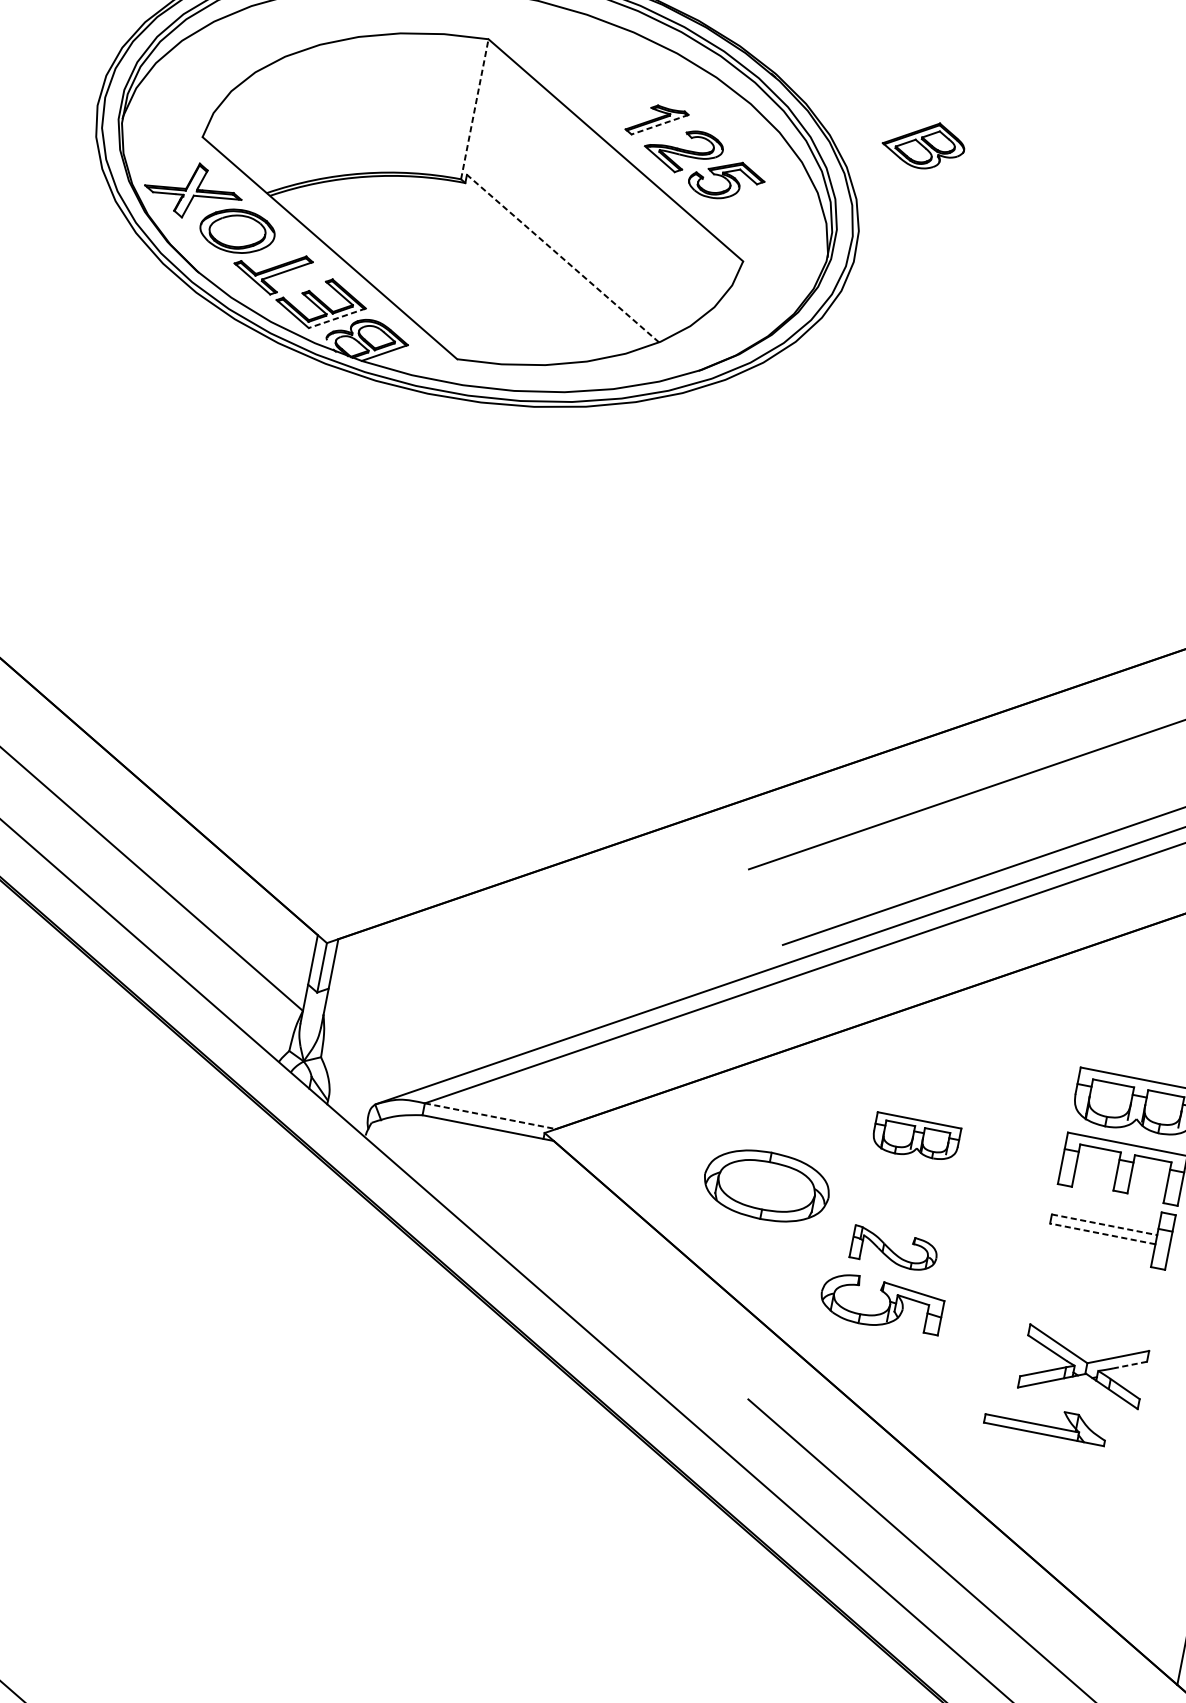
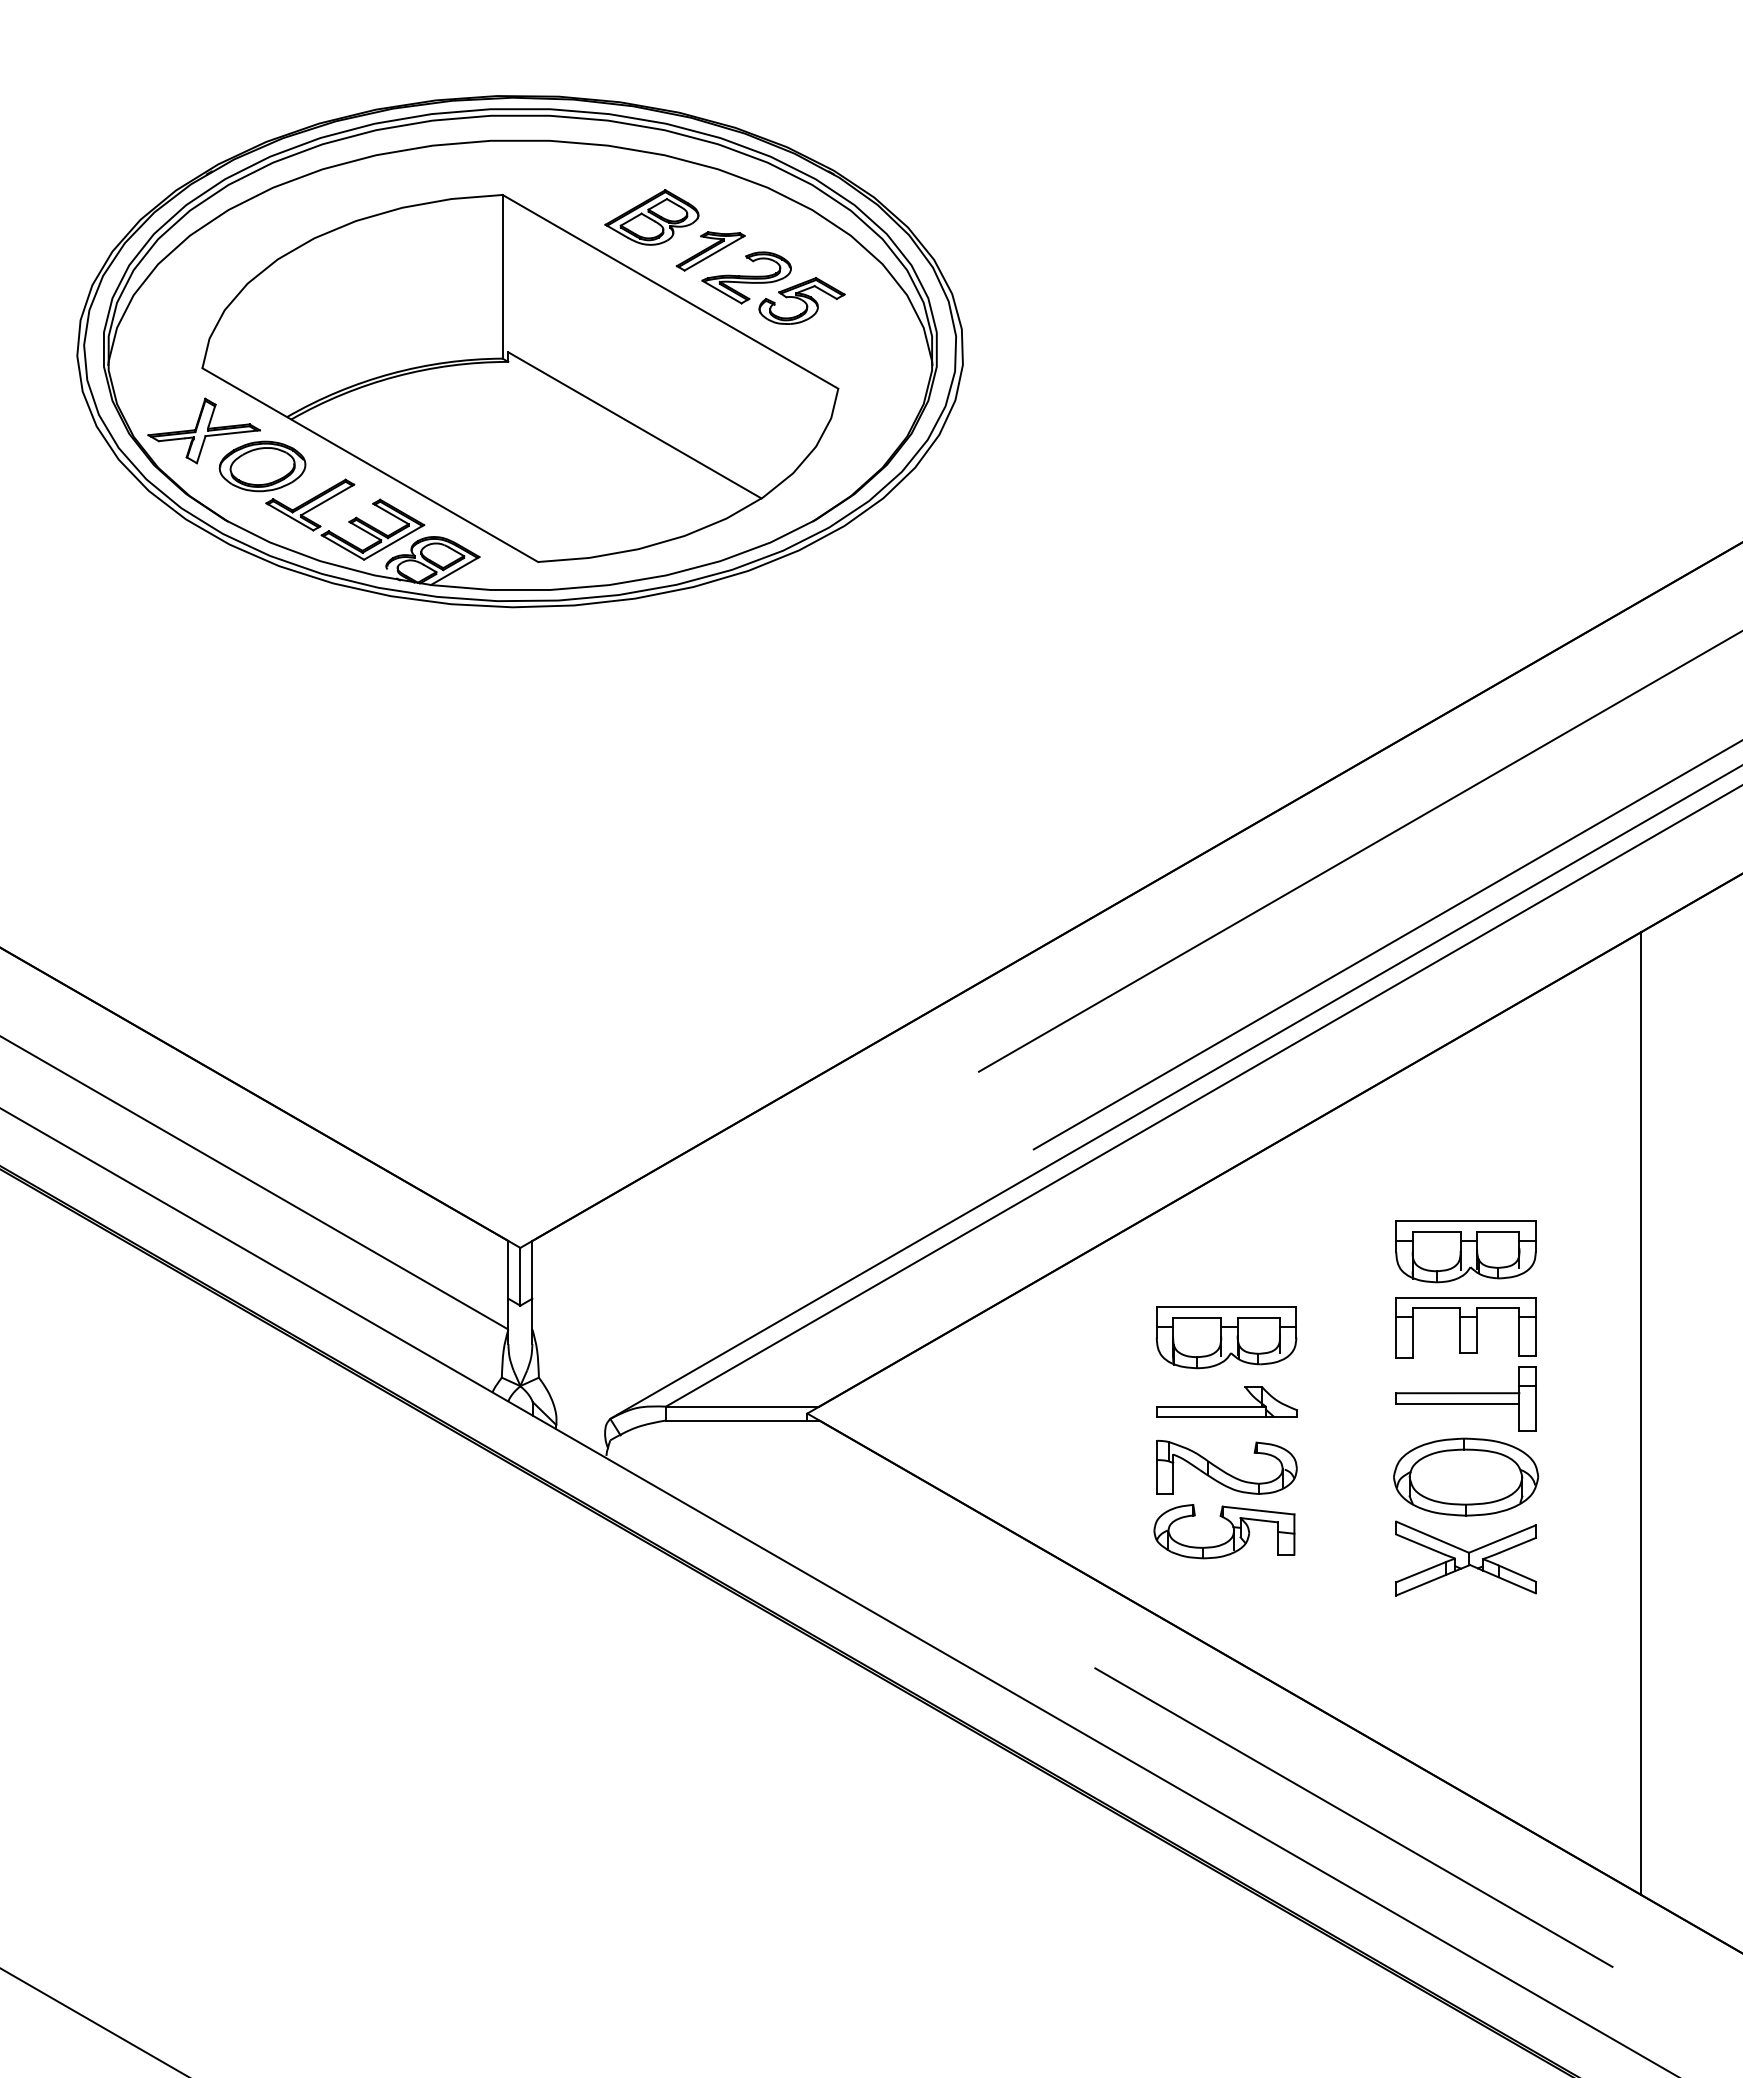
line: (474, 108) -> (502, 276), dashed -> solid
line: (659, 124) -> (714, 253), dashed -> solid
part: (923, 144) -> (651, 217), moved
line: (562, 258) -> (634, 425), dashed -> solid
line: (337, 318) -> (394, 542), dashed -> solid
line: (490, 1116) -> (742, 1406), dashed -> solid
part: (916, 1138) -> (1226, 1337), size x1.43
part: (767, 1185) -> (1466, 1476), moved
line: (1104, 1224) -> (1457, 1393), dashed -> solid
line: (1102, 1233) -> (1457, 1403), dashed -> solid
part: (894, 1248) -> (1226, 1466), size x1.43
line: (1130, 1365) -> (1517, 1545), dashed -> solid
part: (1046, 1421) -> (1226, 1401), moved

